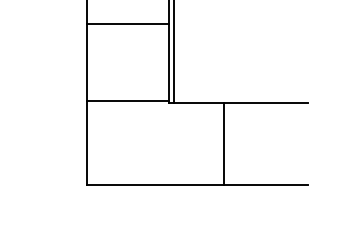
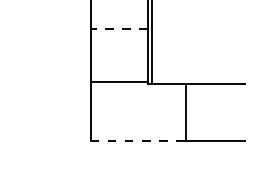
line: (128, 23) -> (119, 28), solid -> dashed
line: (155, 185) -> (138, 141), solid -> dashed

